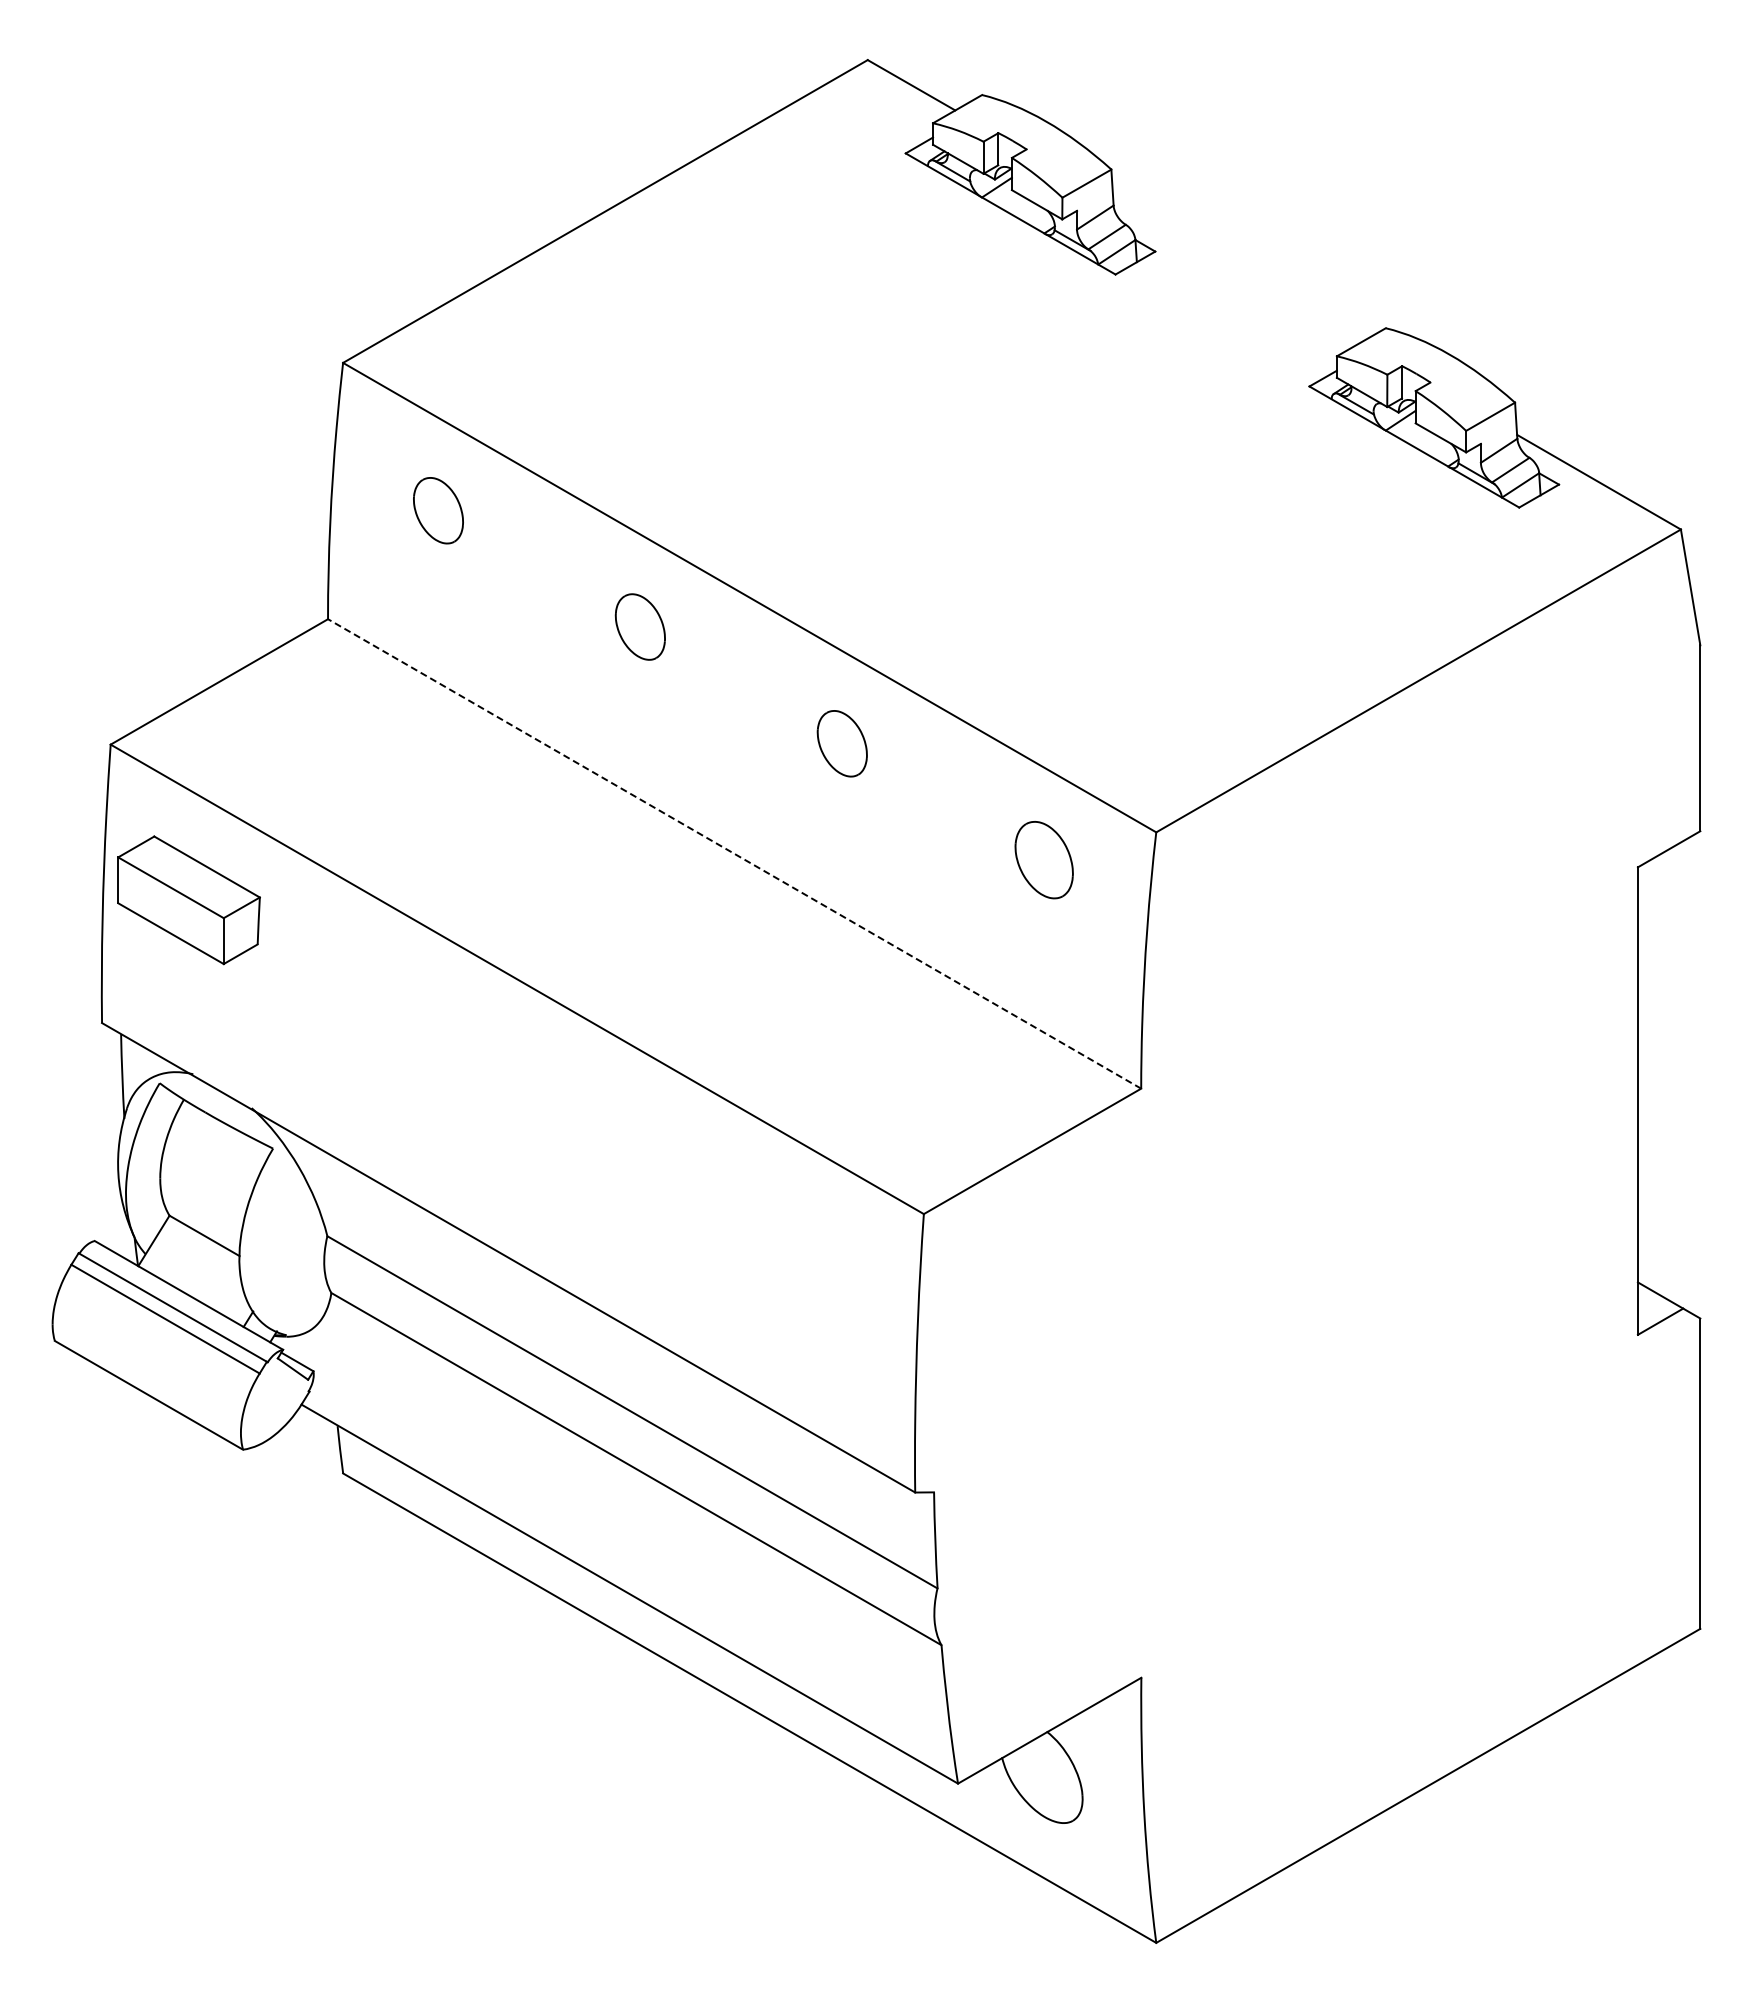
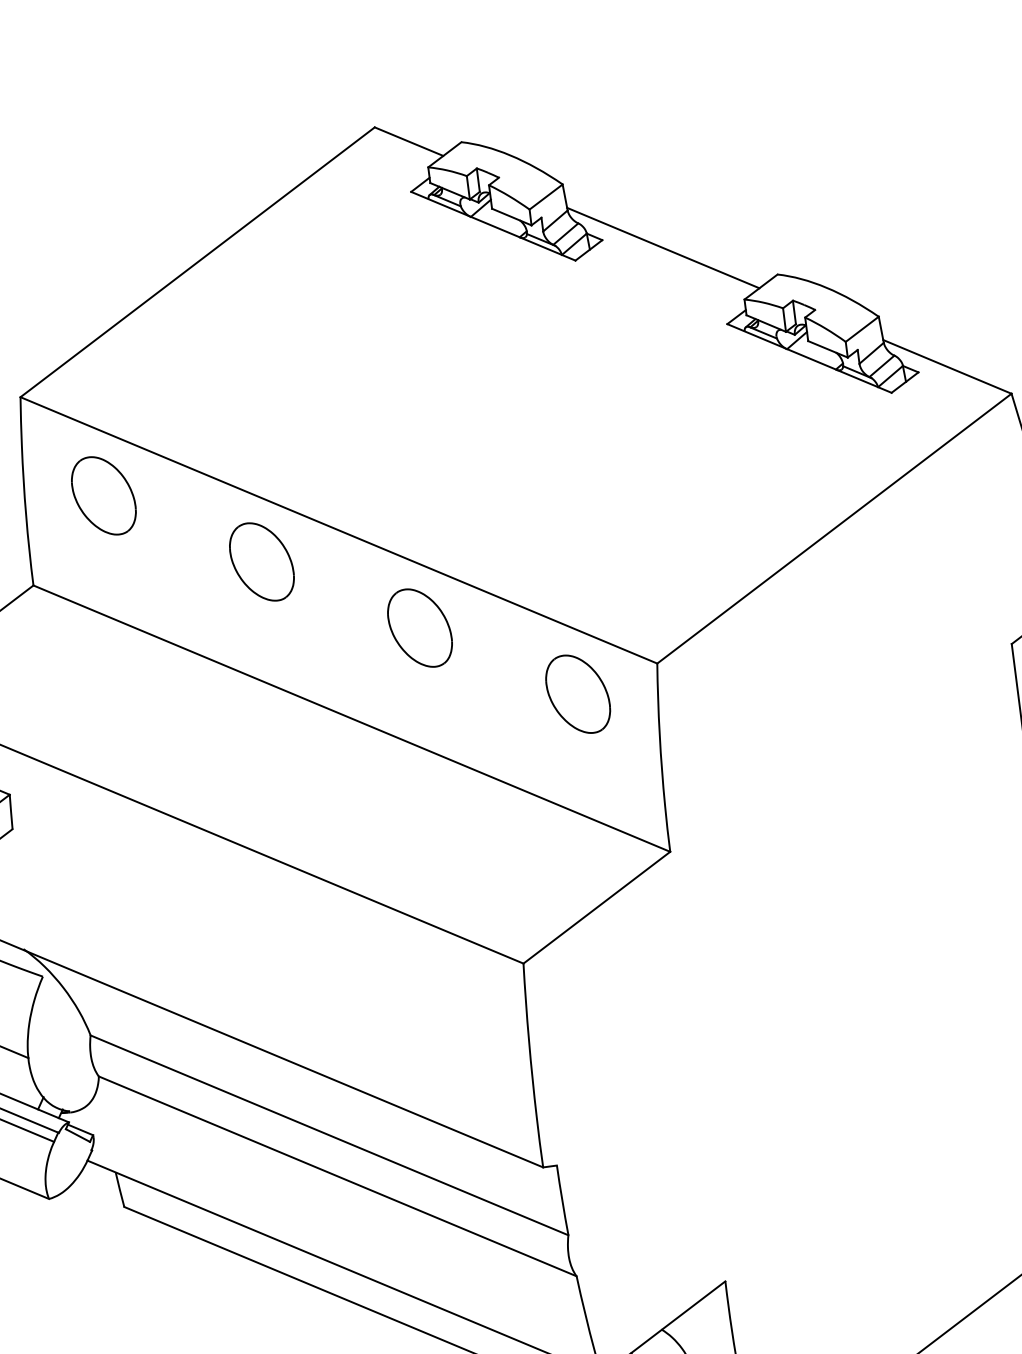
line: (1236, 272) -> (663, 247), added
part: (438, 510) -> (103, 495), size x1.67
part: (640, 626) -> (262, 561), size x1.67
part: (842, 743) -> (420, 628), size x1.67
line: (734, 853) -> (351, 718), dashed -> solid
part: (1044, 859) -> (578, 693), size x1.43

